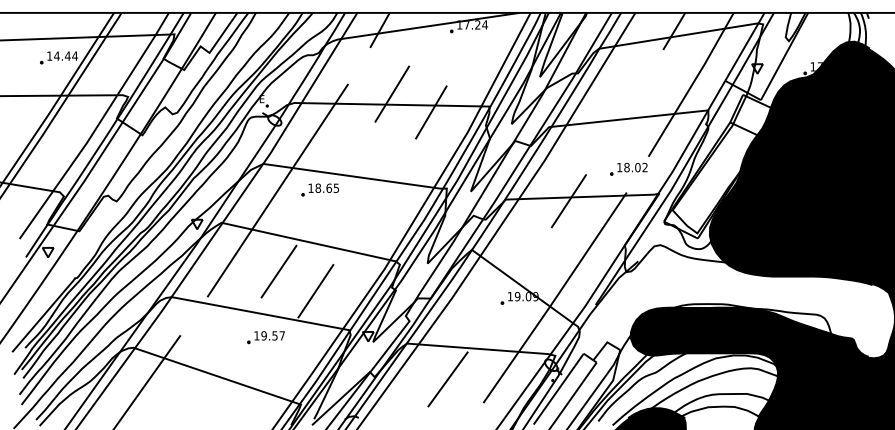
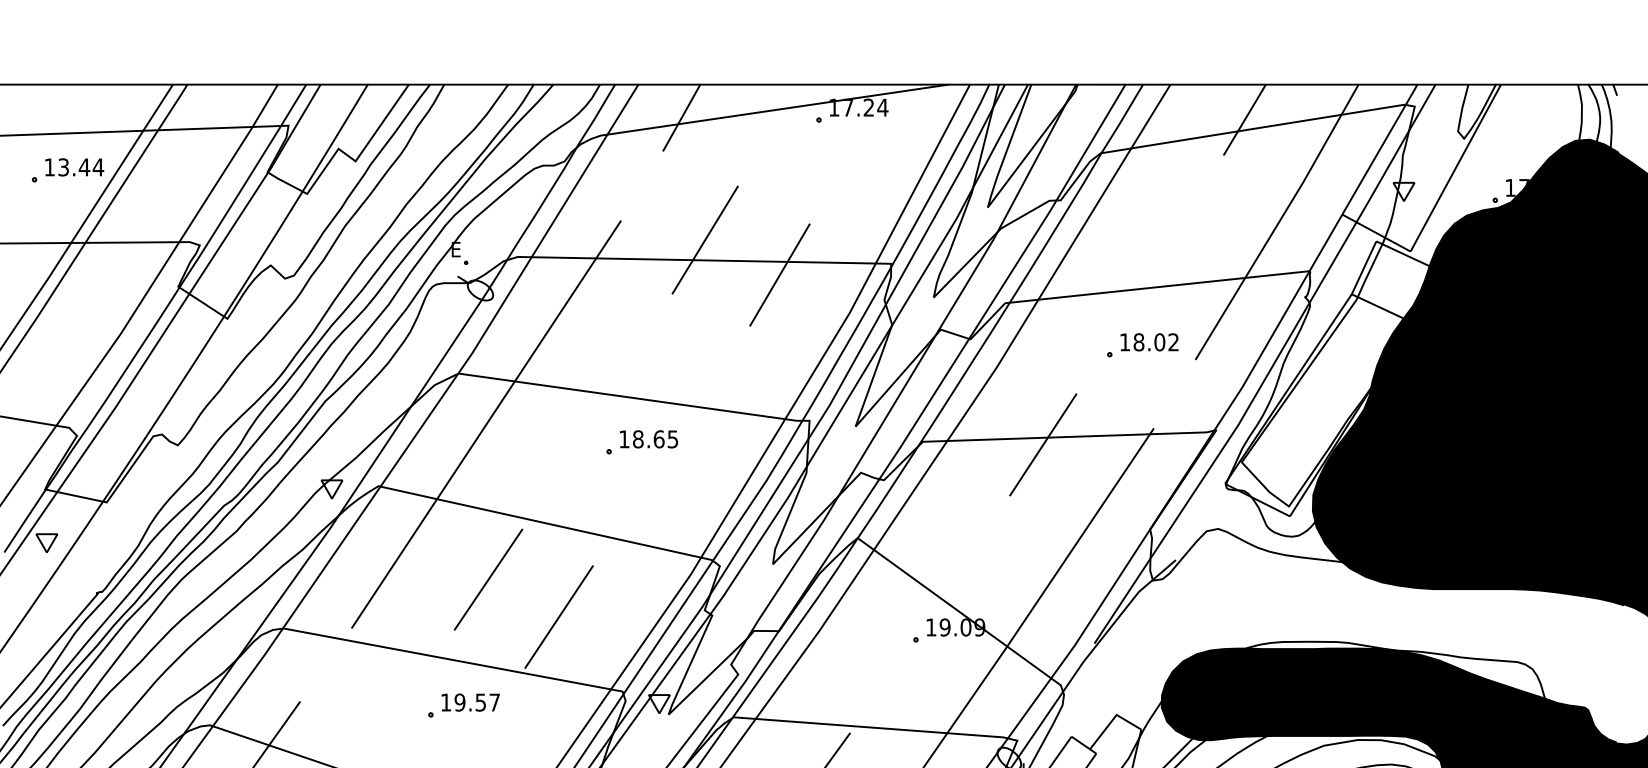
text: (56, 55) -> (62, 166), 14.44 -> 13.44
part: (628, 168) -> (1141, 344), moved
part: (319, 189) -> (640, 441), moved

